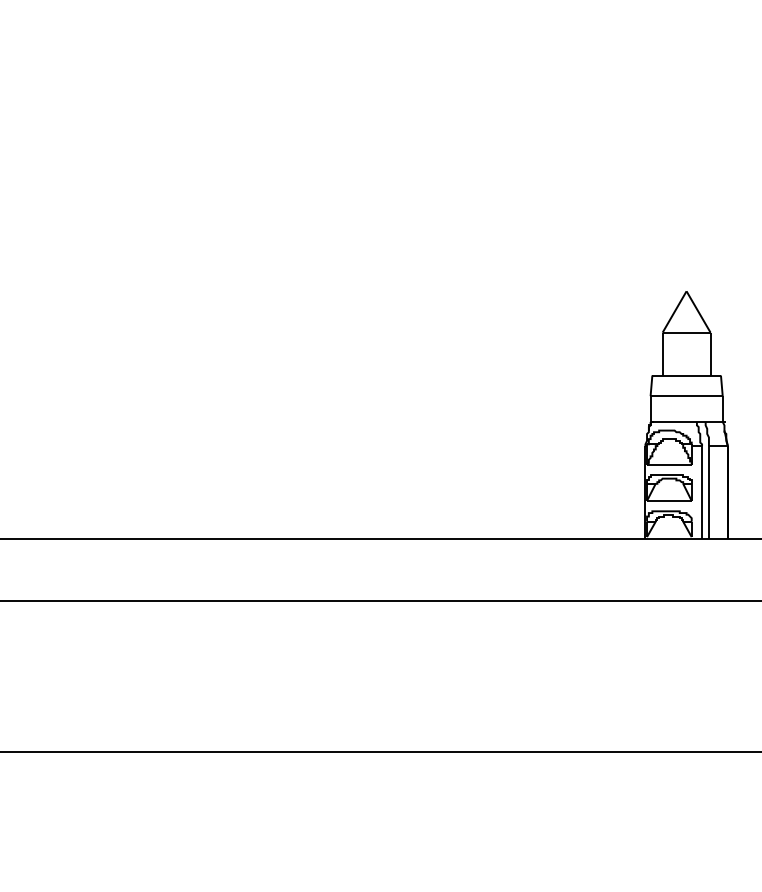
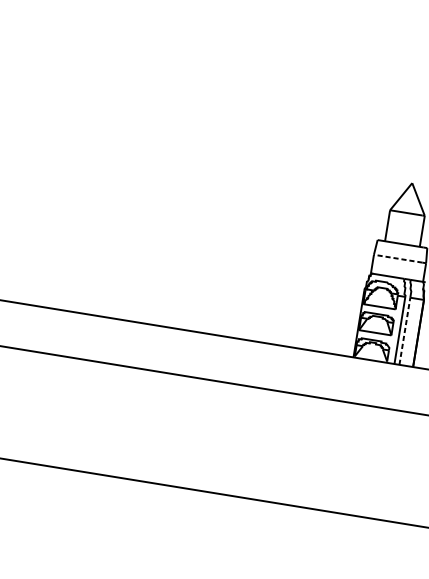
line: (683, 396) -> (397, 258), solid -> dashed
line: (708, 491) -> (404, 330), solid -> dashed

